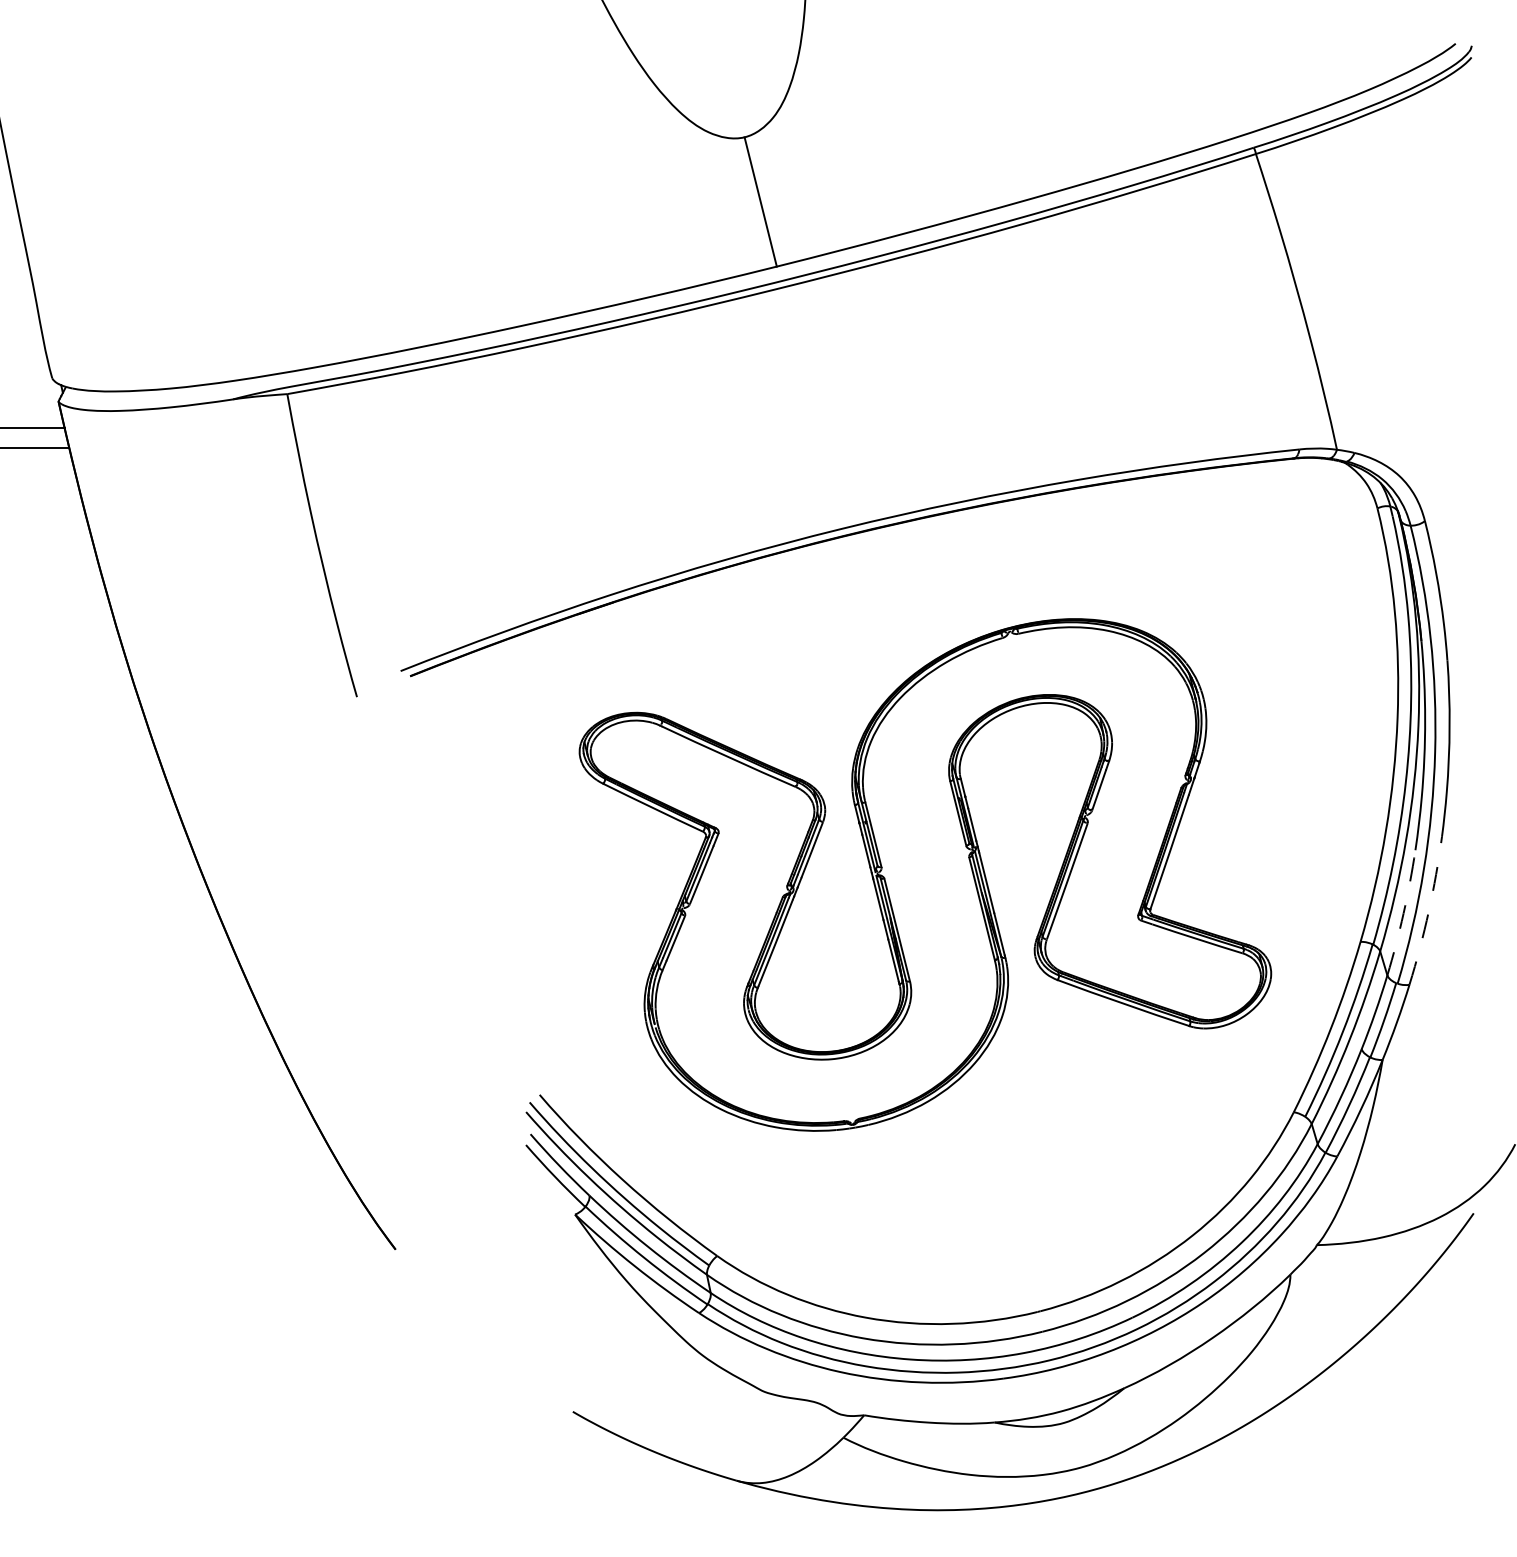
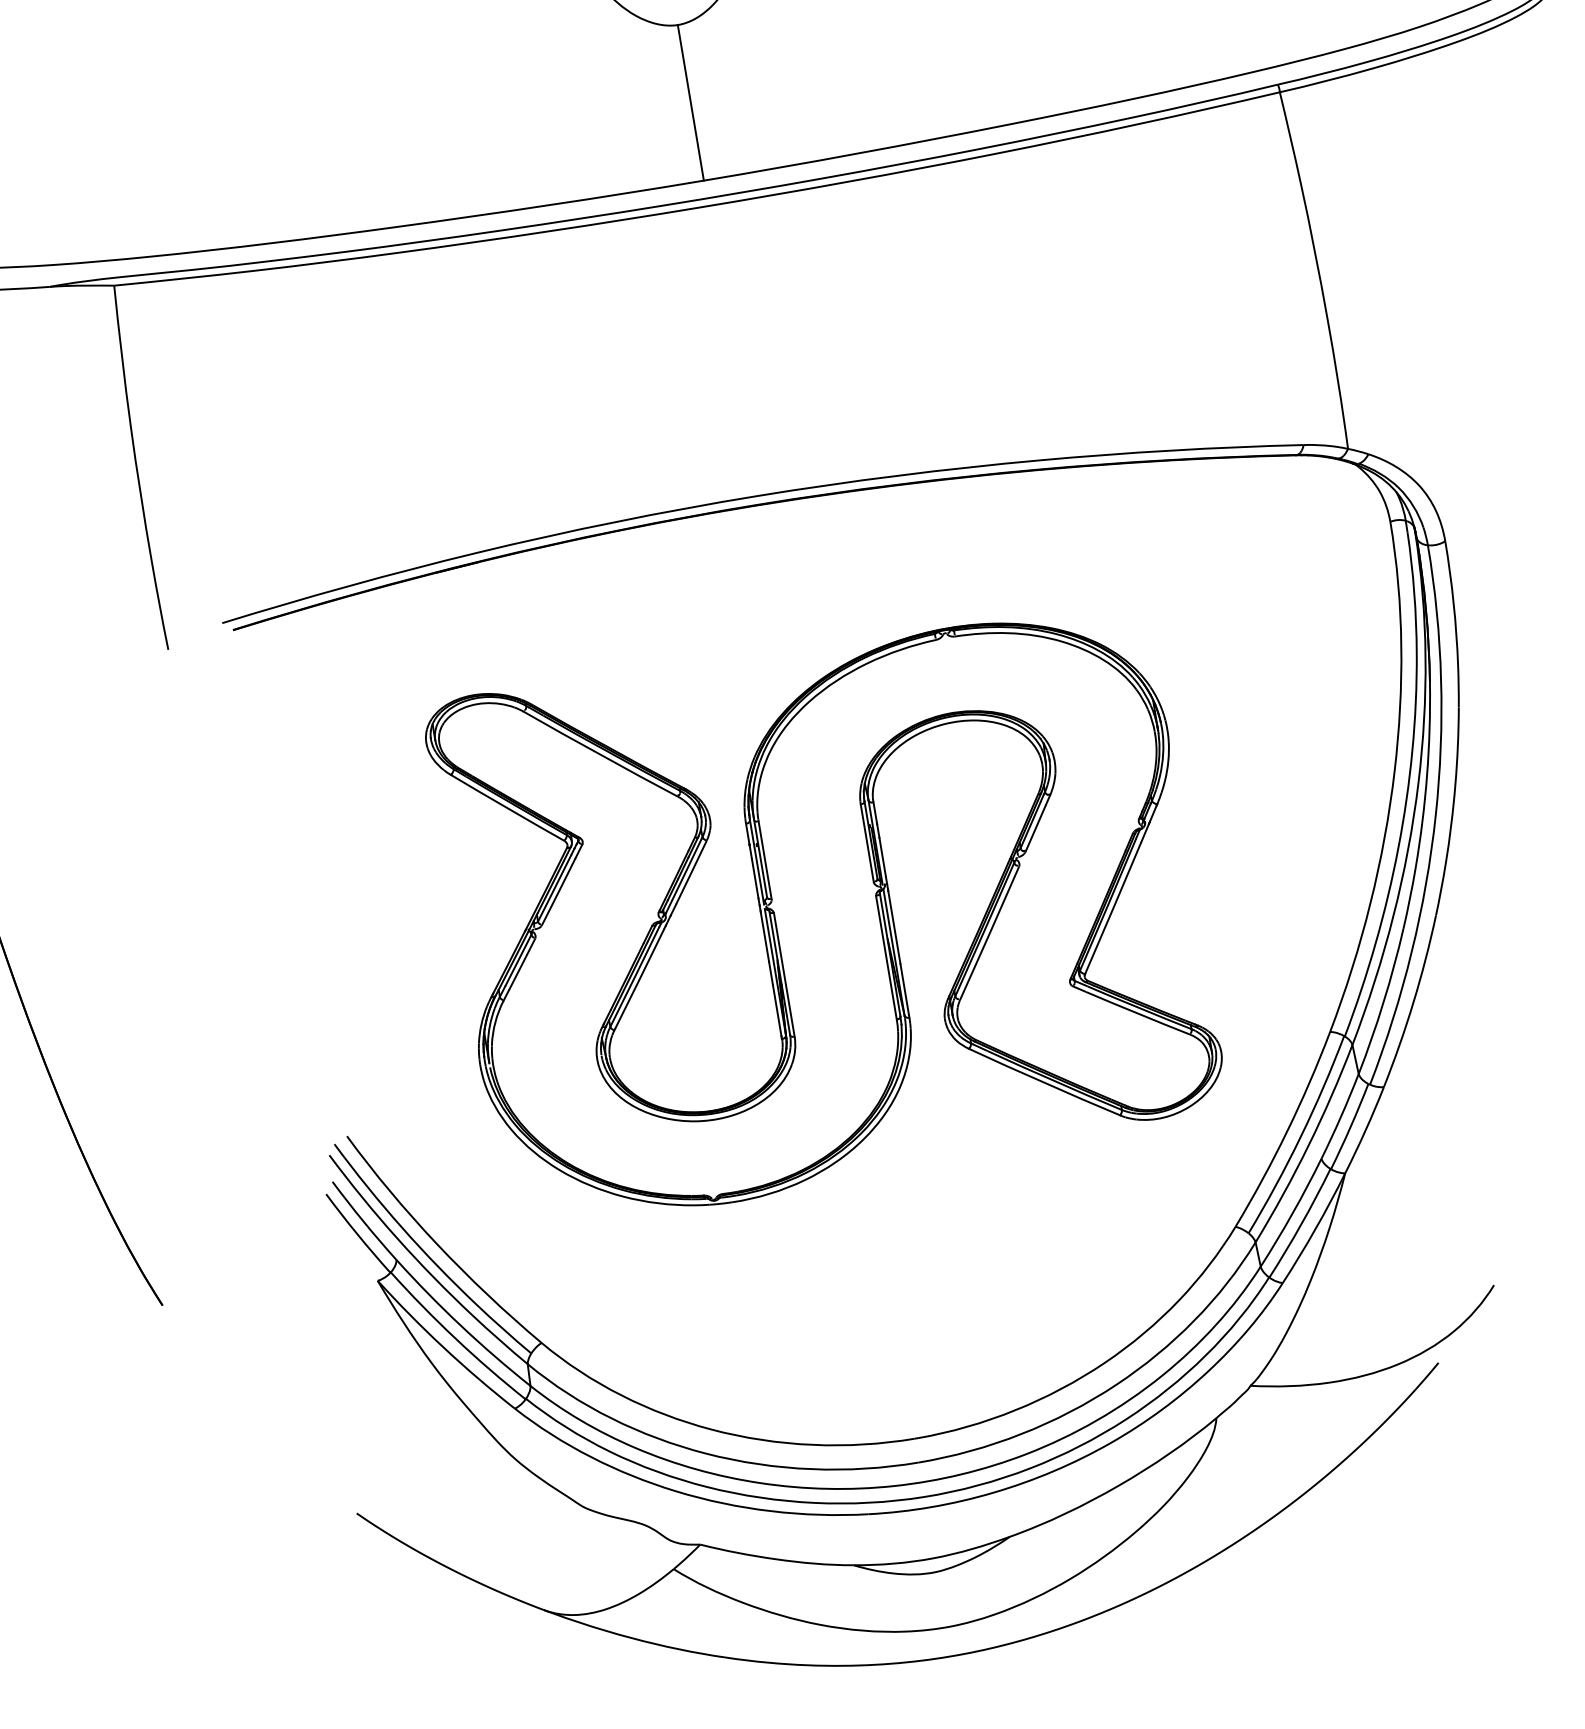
arc: (1428, 911) -> (1413, 1002), dashed -> solid
arc: (1403, 913) -> (1383, 1002), dashed -> solid

